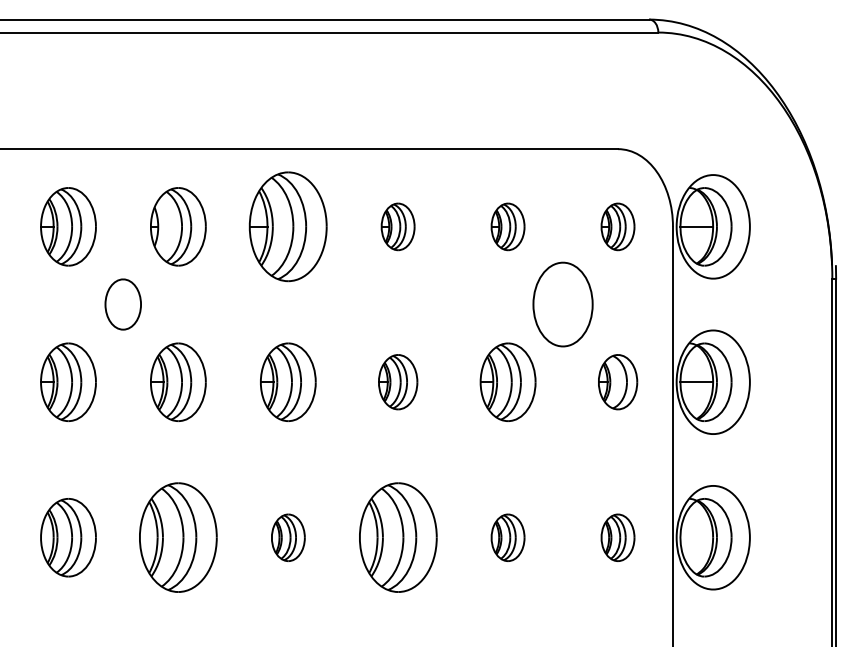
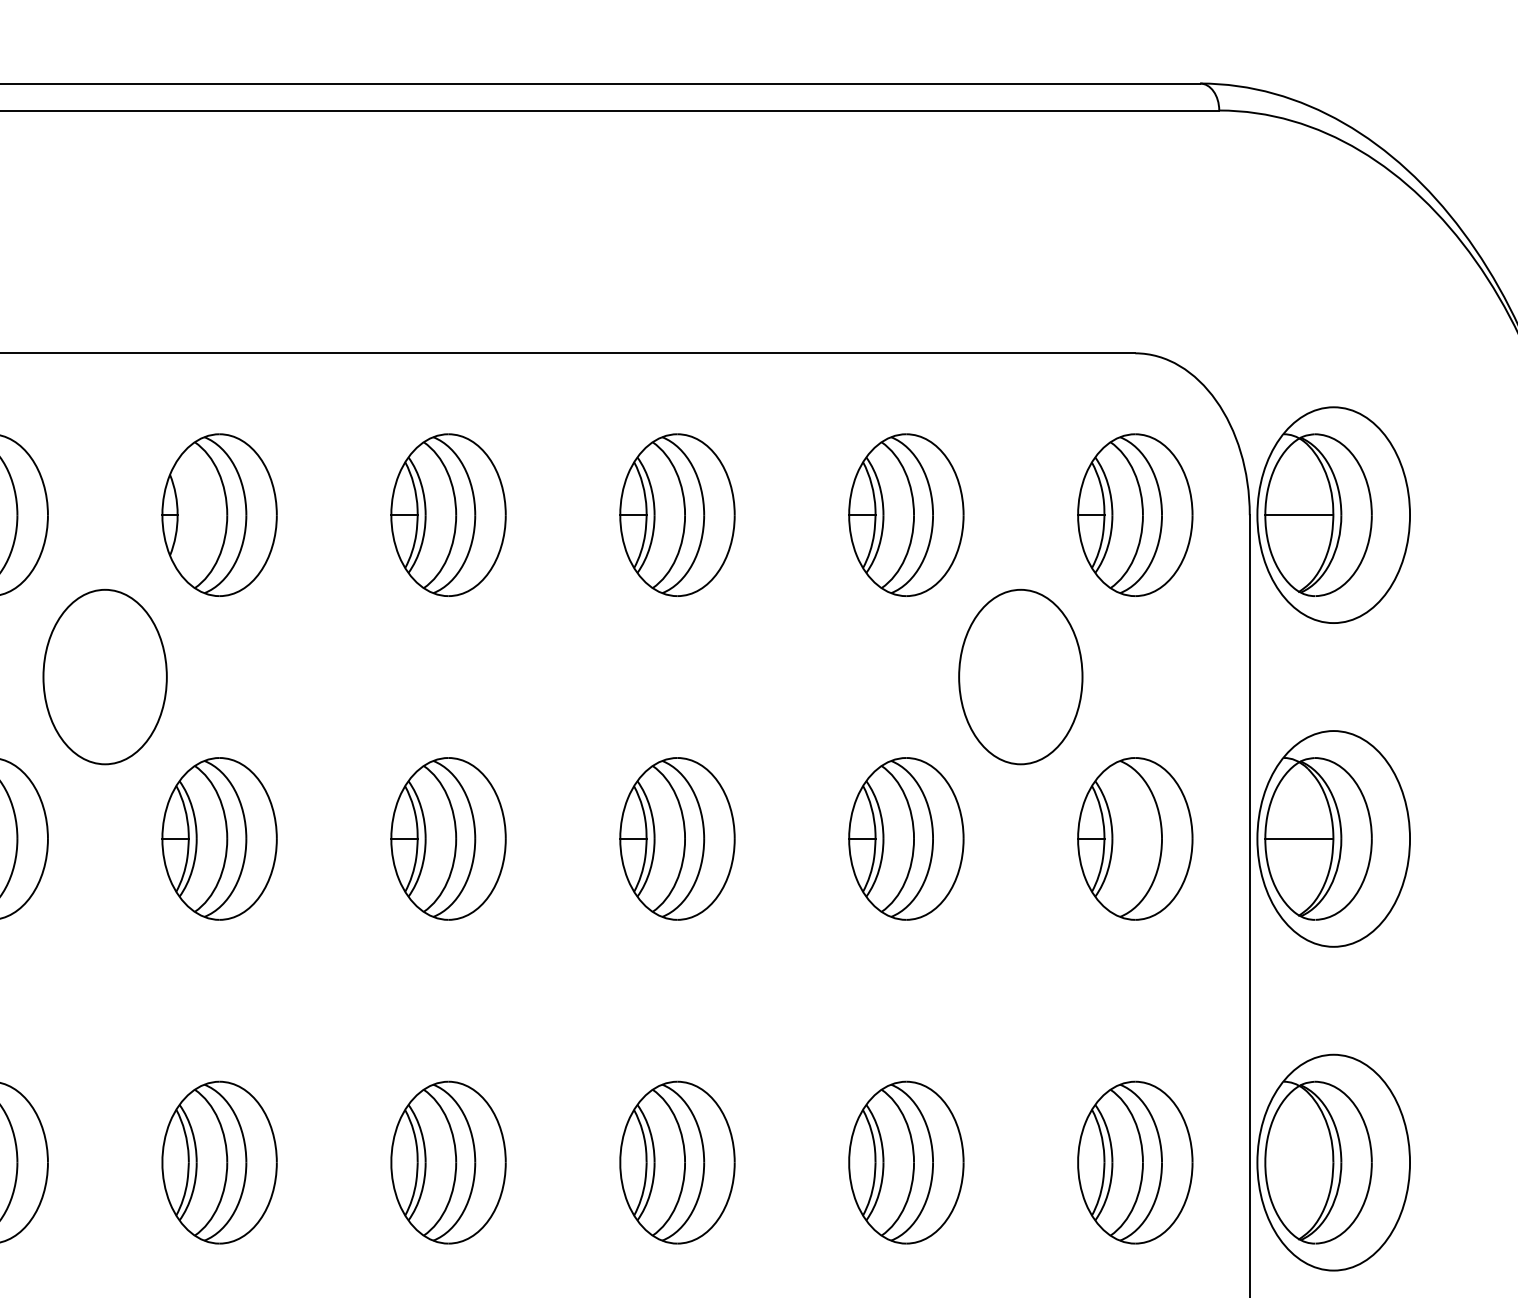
part: (288, 226) -> (448, 514), size x0.71
part: (397, 226) -> (675, 514), size x1.67
part: (507, 226) -> (905, 514), size x1.67
part: (617, 226) -> (1134, 514), size x1.67
part: (122, 304) -> (103, 676), size x1.67
part: (397, 381) -> (675, 837), size x1.43
part: (617, 381) -> (1134, 837), size x1.43
part: (178, 537) -> (219, 1162), size x0.71
part: (288, 537) -> (448, 1162), size x1.67
part: (397, 537) -> (675, 1162), size x0.71
part: (507, 537) -> (905, 1162), size x1.67
part: (617, 537) -> (1134, 1162), size x1.67

